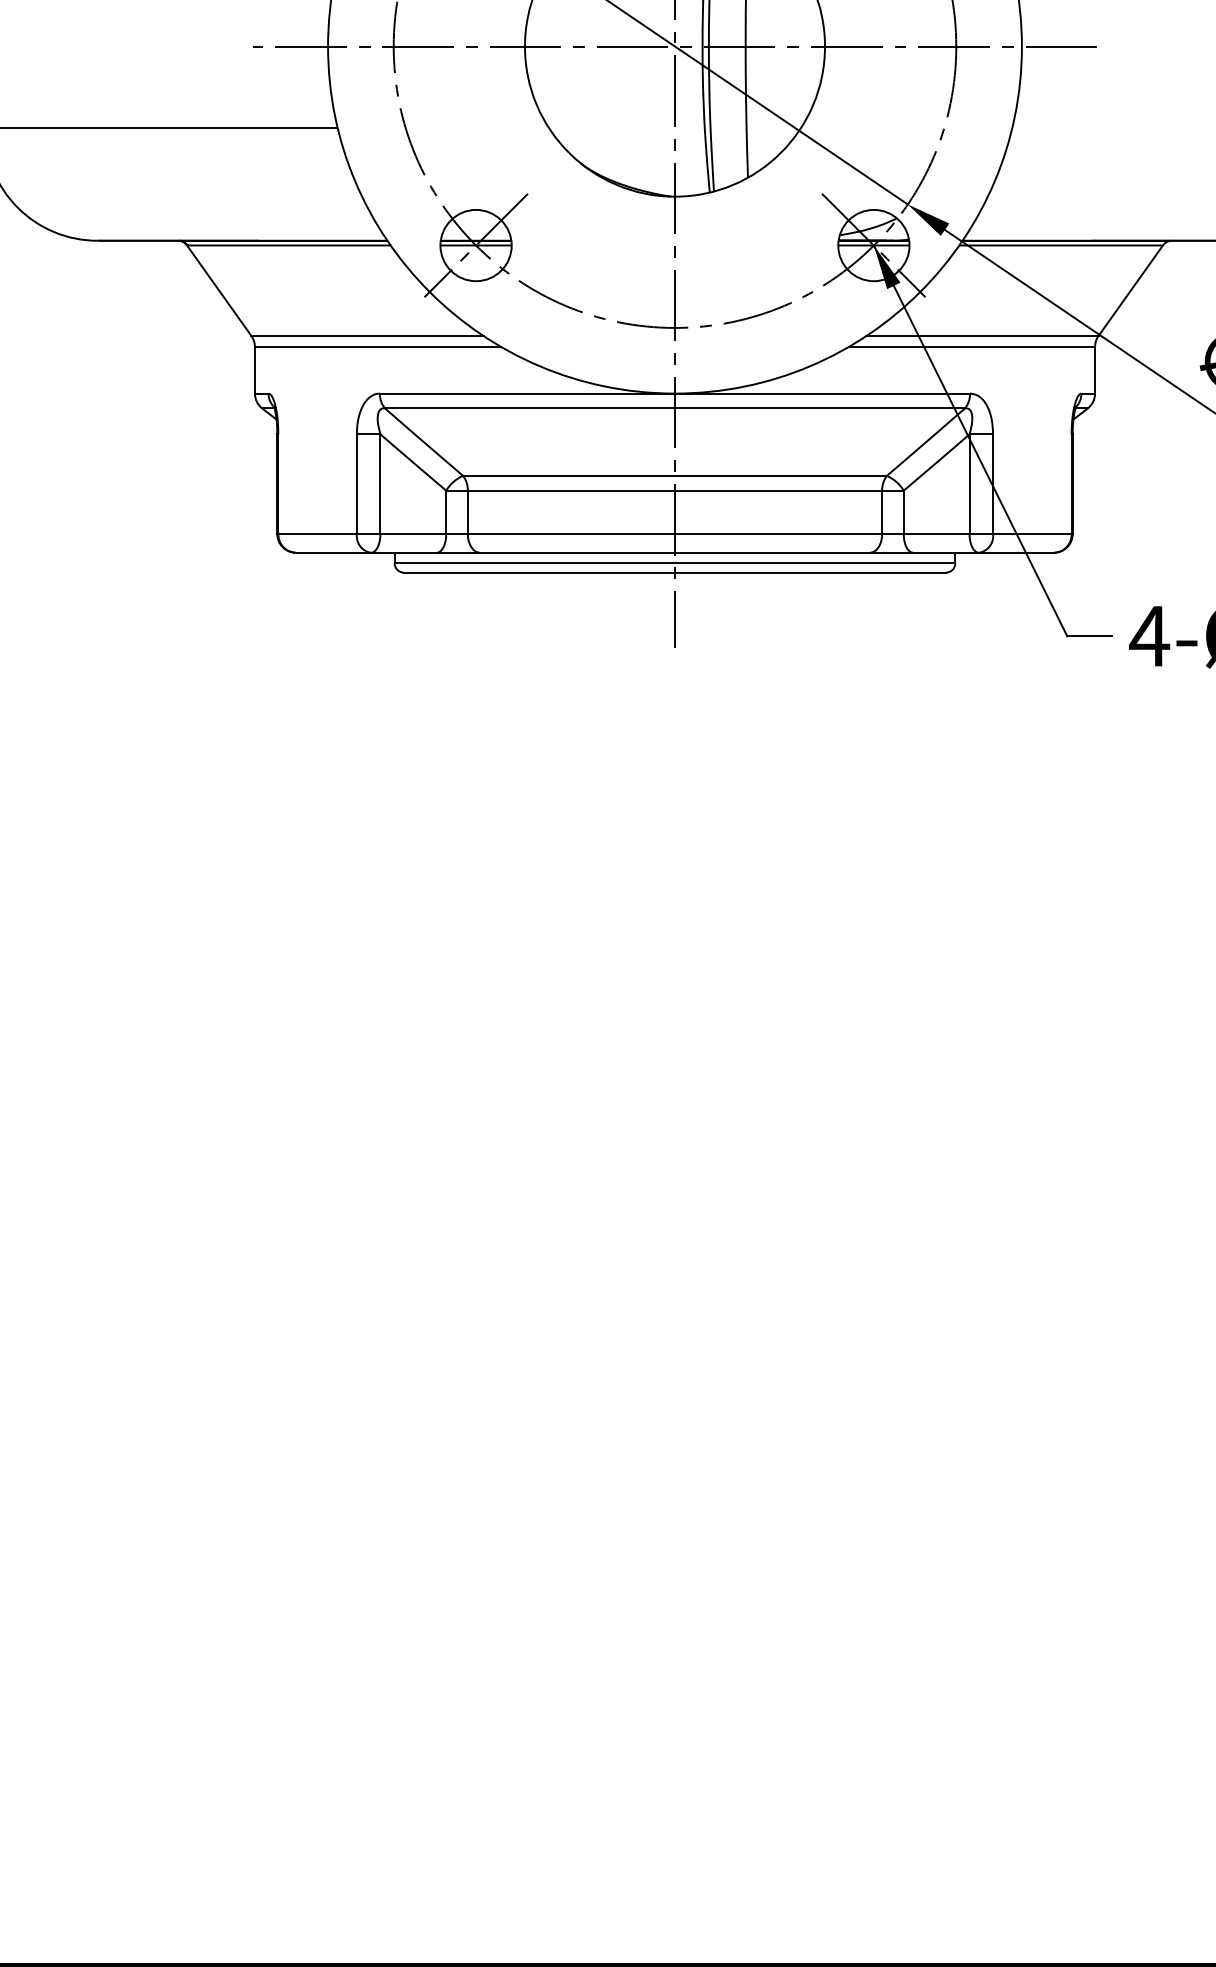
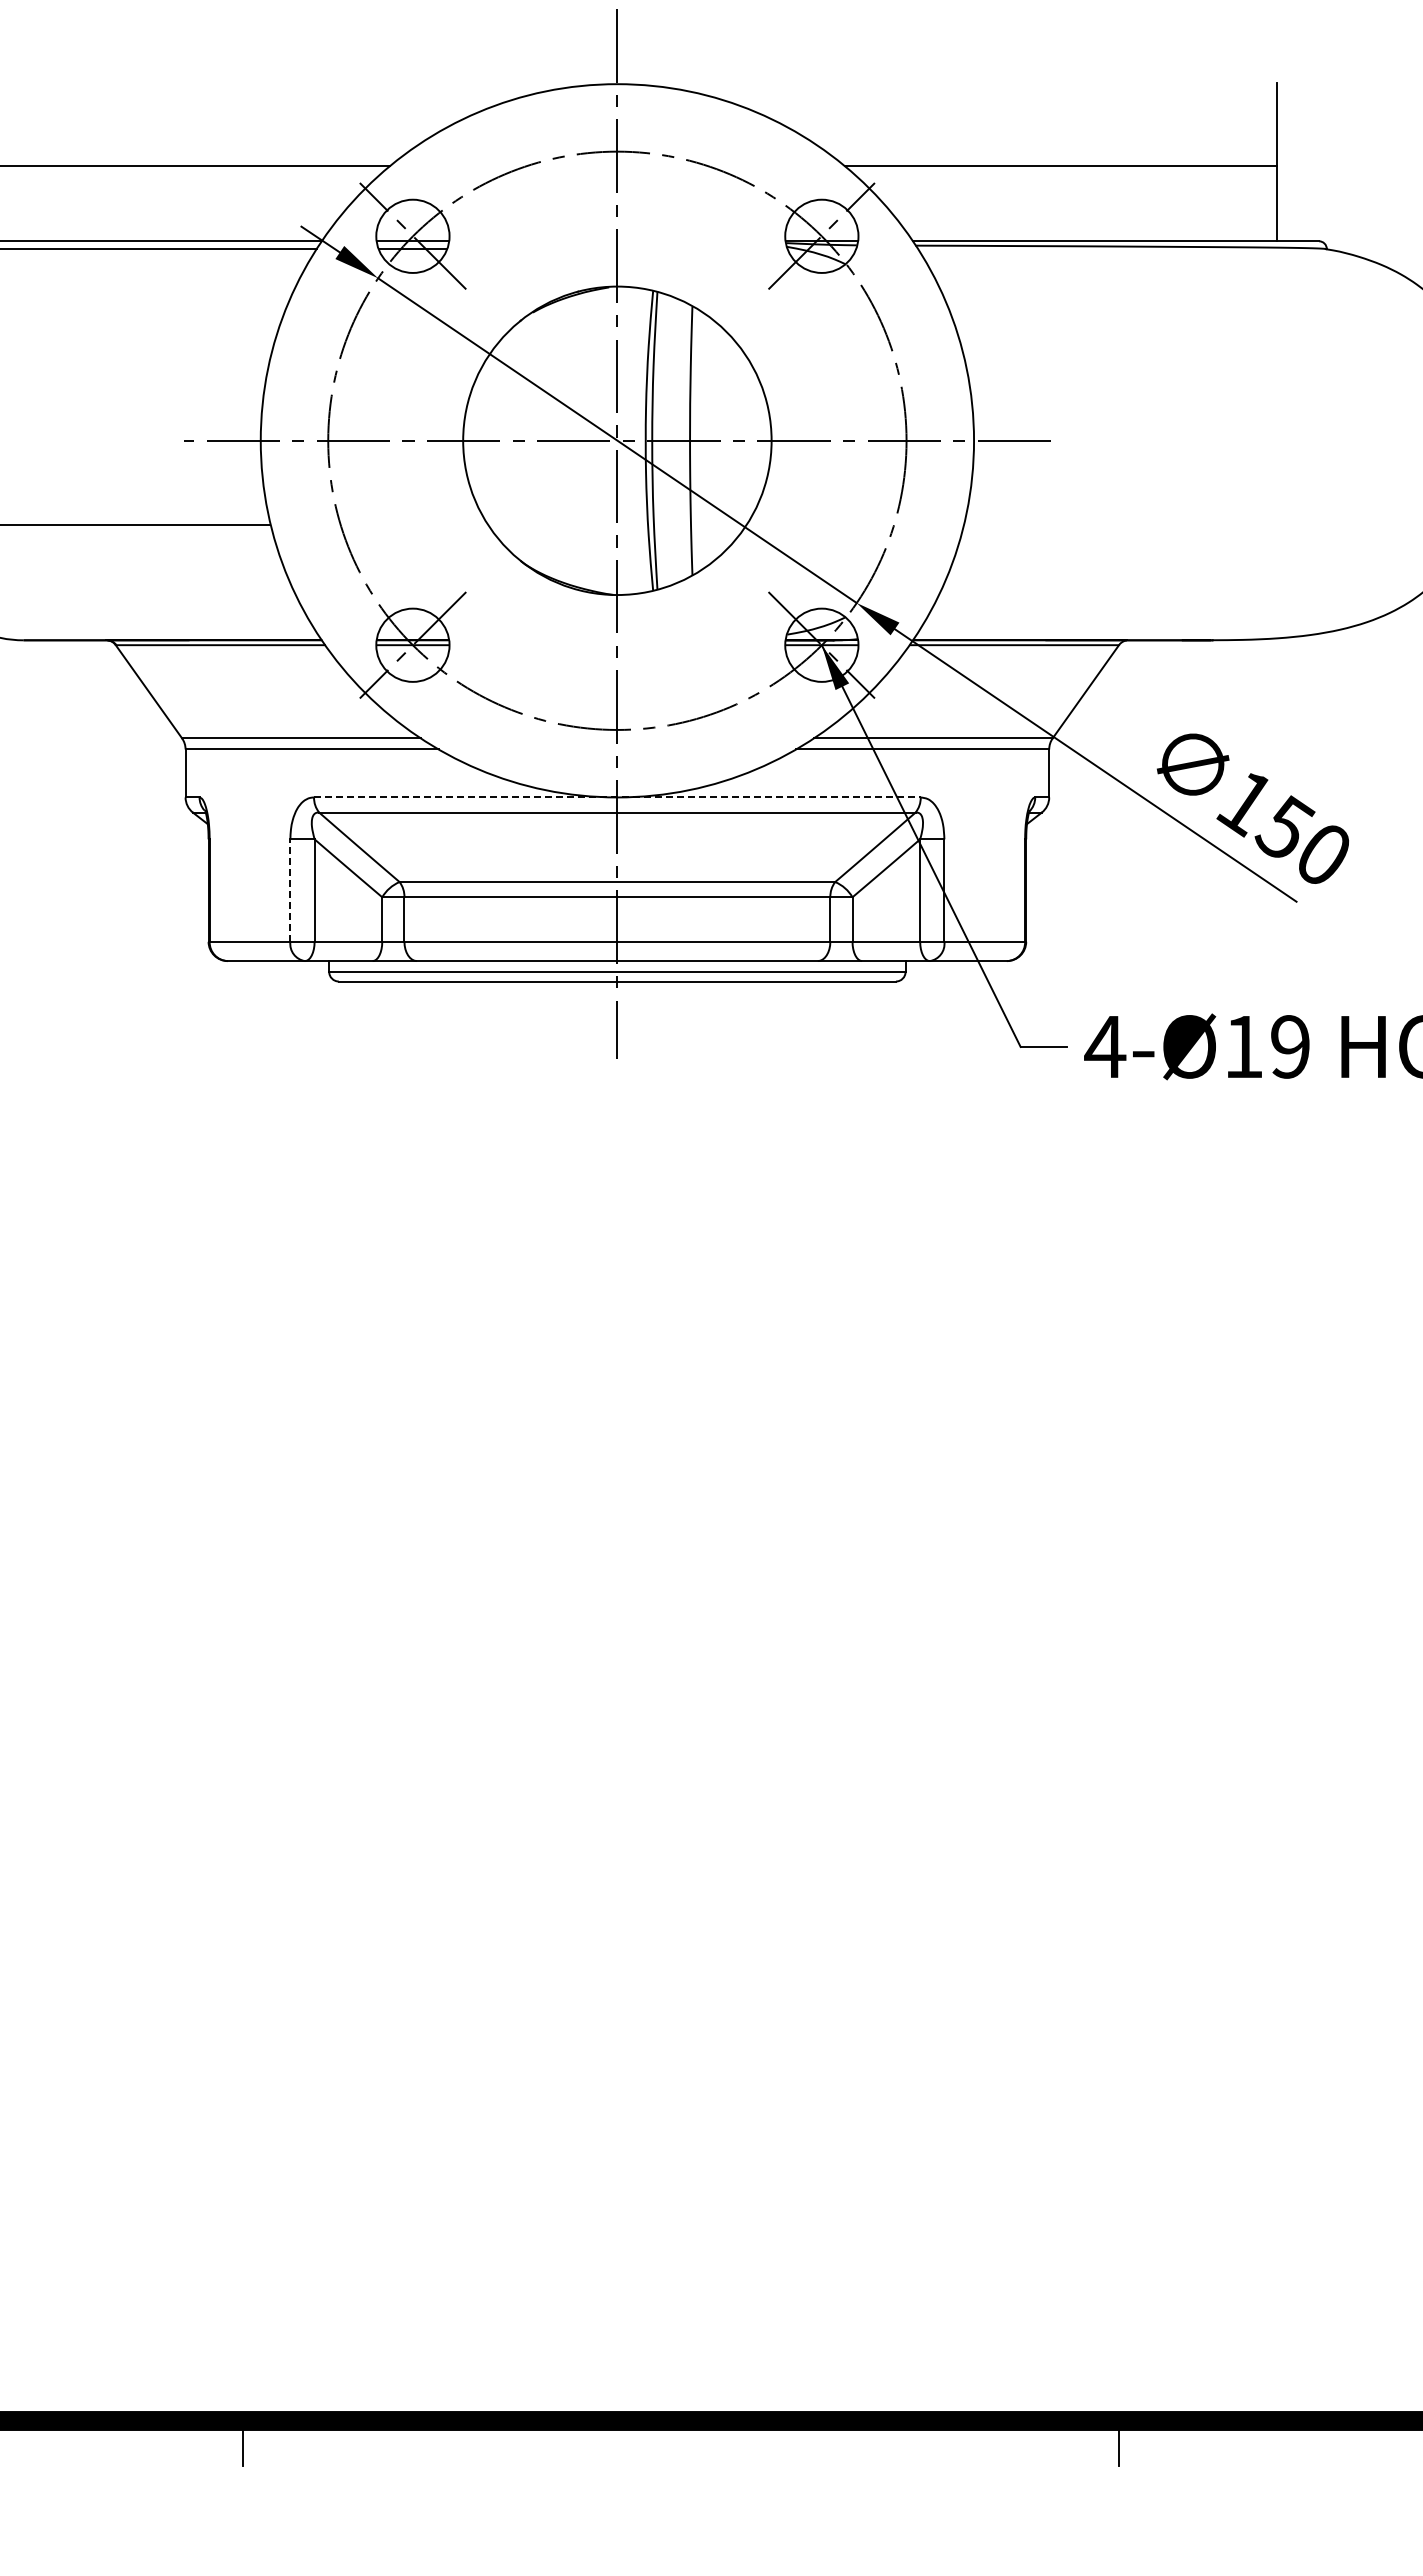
line: (675, 393) -> (617, 797), solid -> dashed
line: (356, 484) -> (290, 890), solid -> dashed

